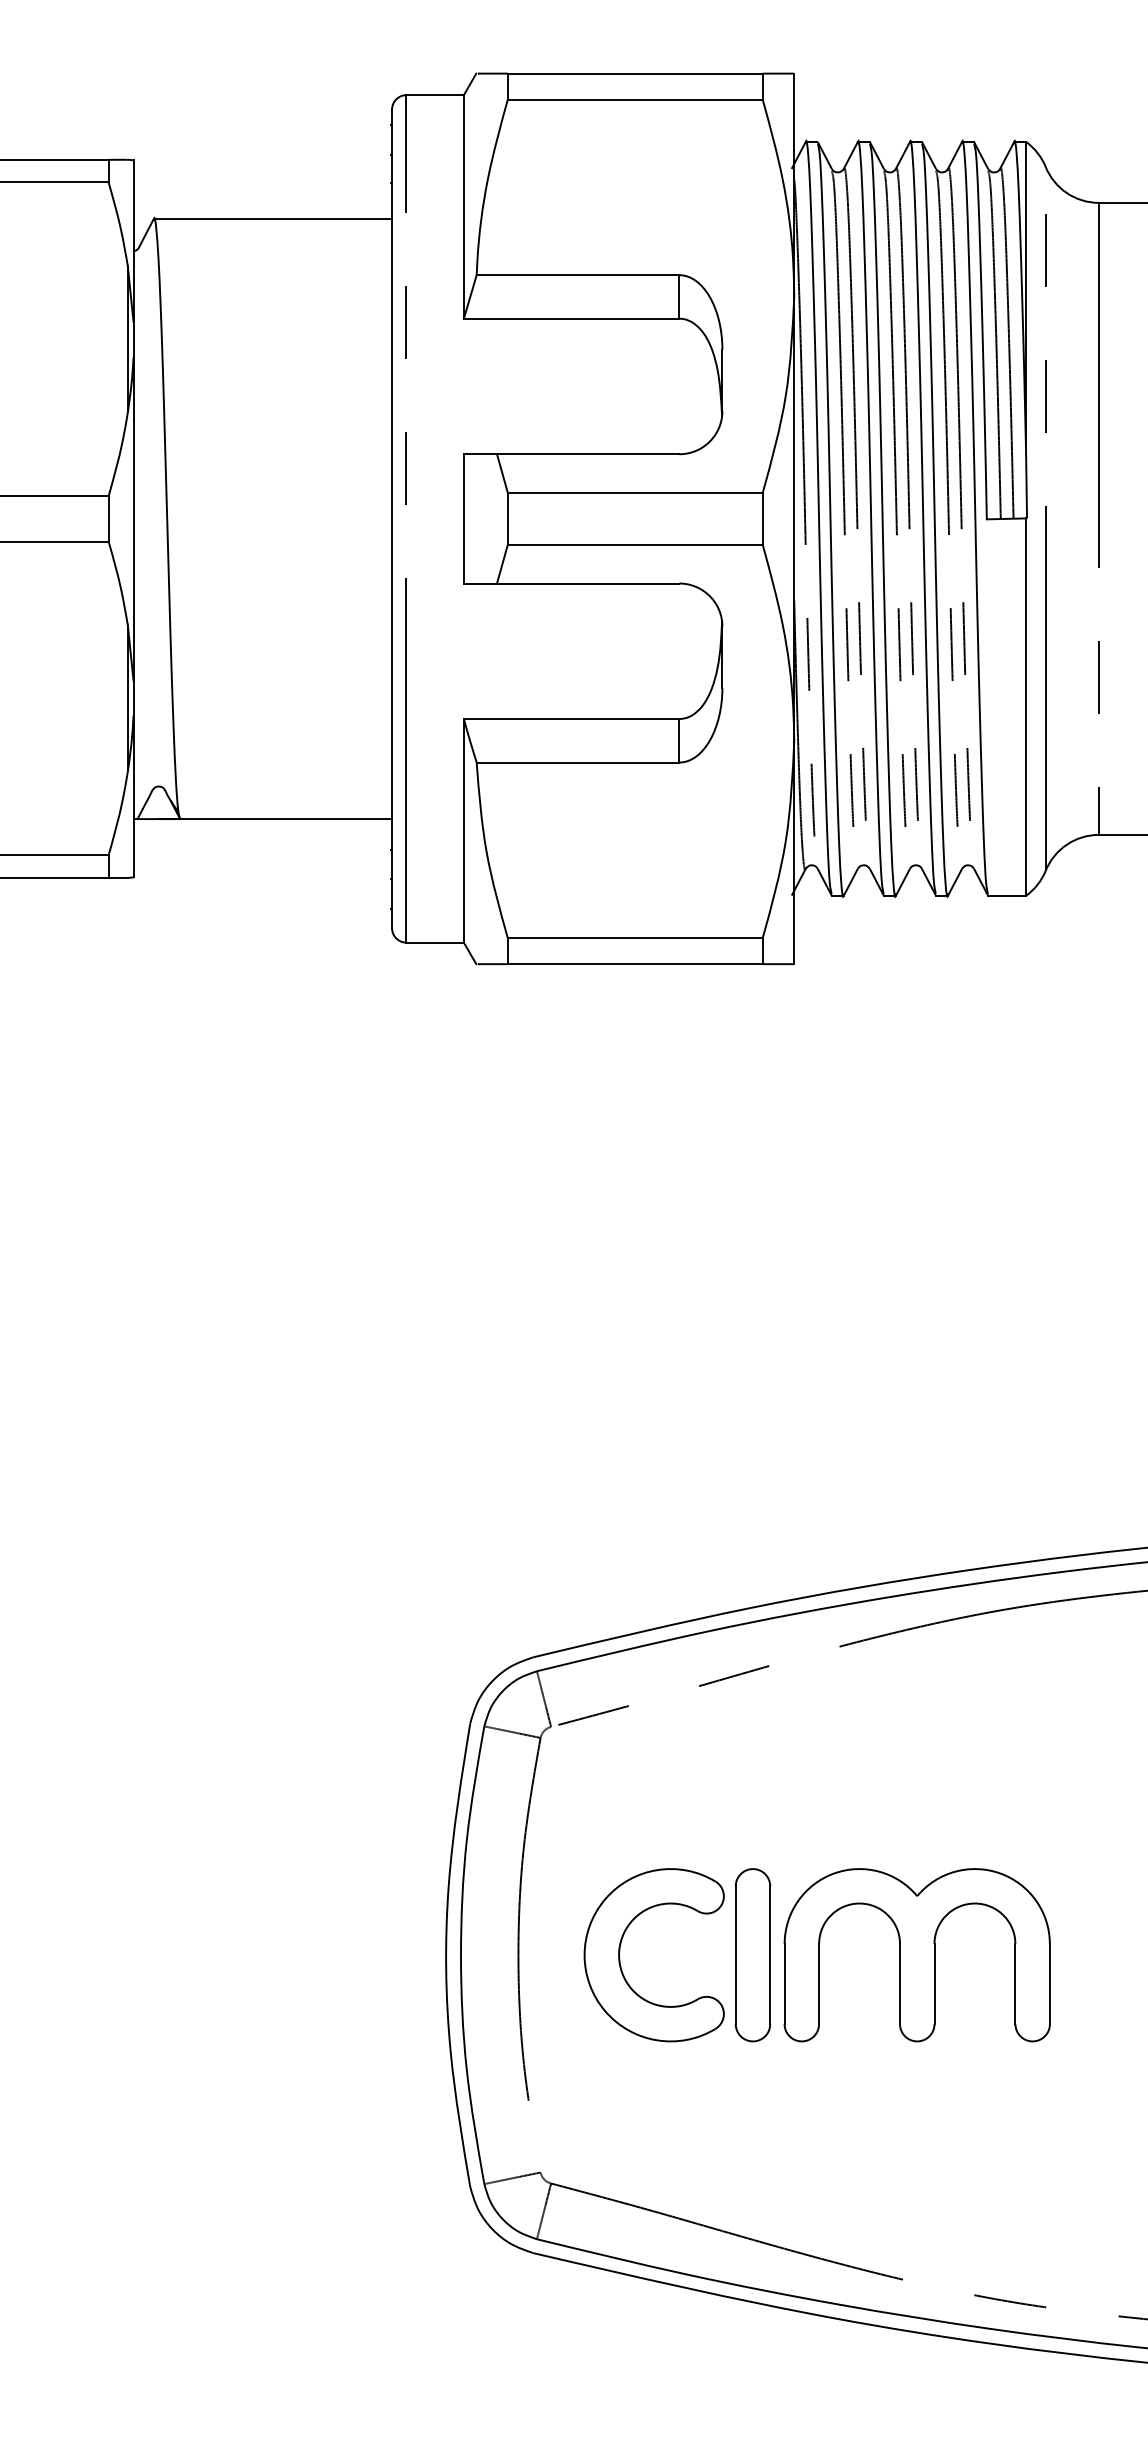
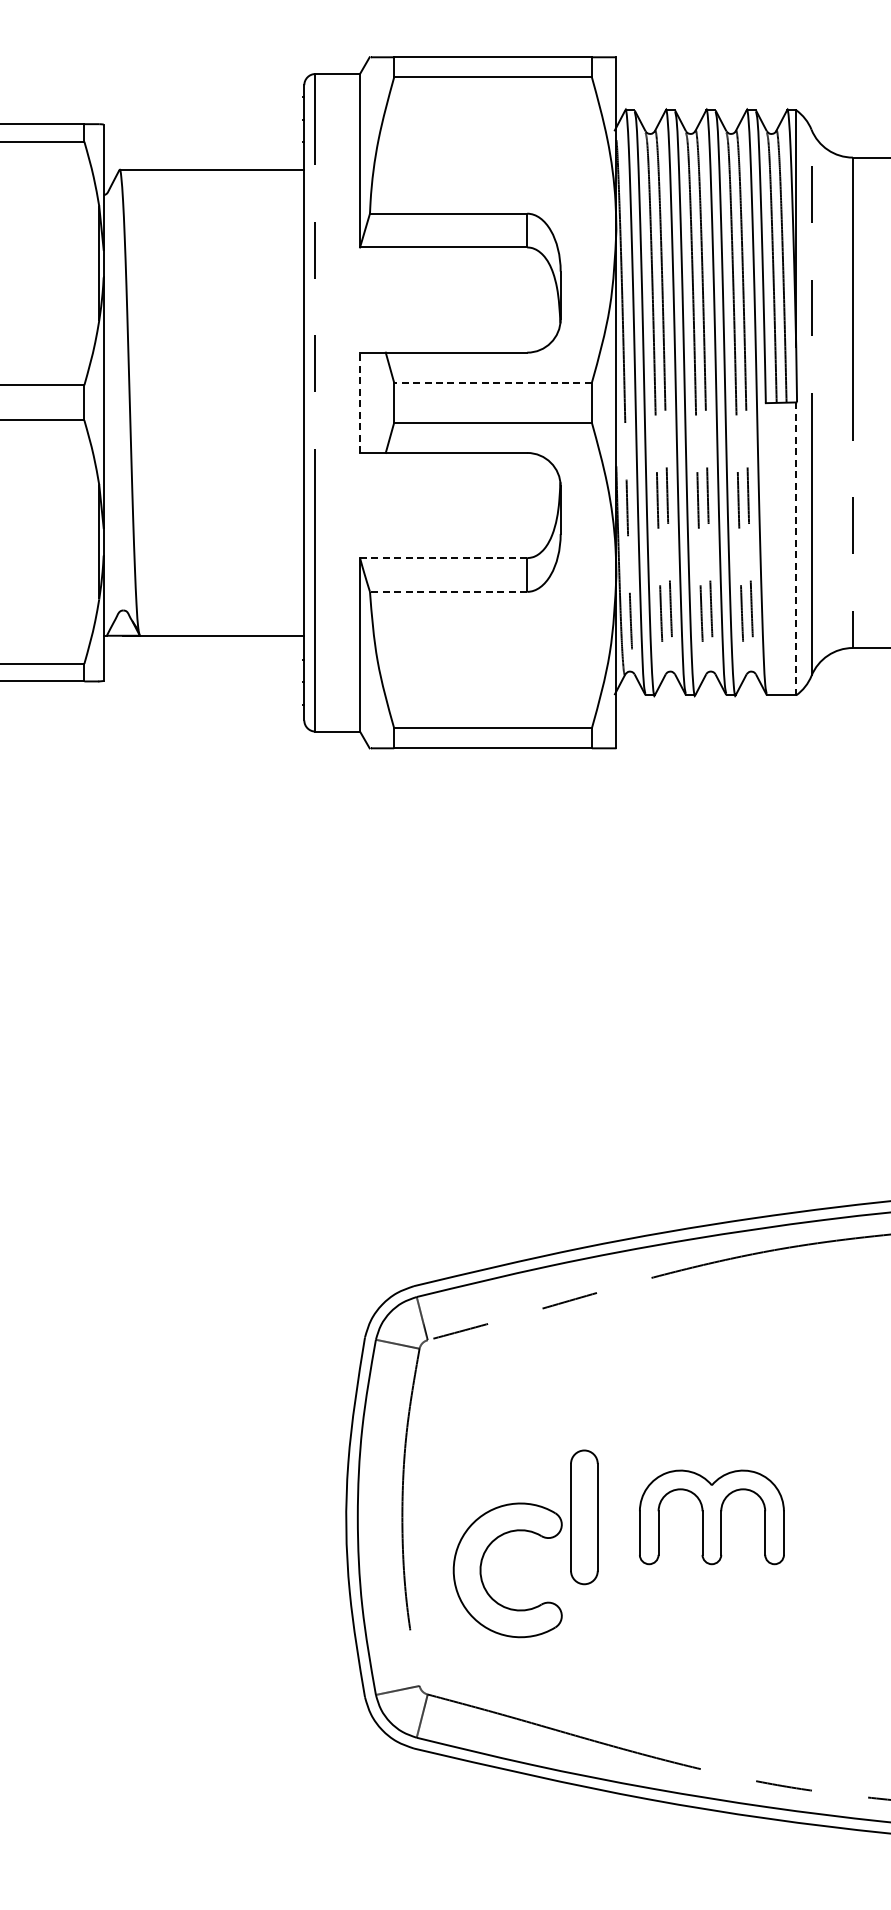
line: (635, 492) -> (493, 382), solid -> dashed
line: (464, 518) -> (360, 402), solid -> dashed
line: (1026, 707) -> (796, 549), solid -> dashed
line: (571, 719) -> (443, 558), solid -> dashed
line: (577, 762) -> (448, 591), solid -> dashed
part: (621, 1946) -> (482, 1563), moved
part: (916, 1955) -> (711, 1517), size x0.7

